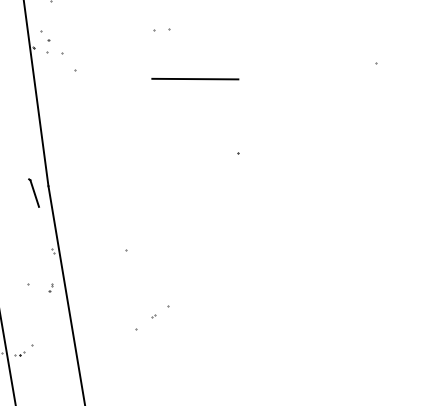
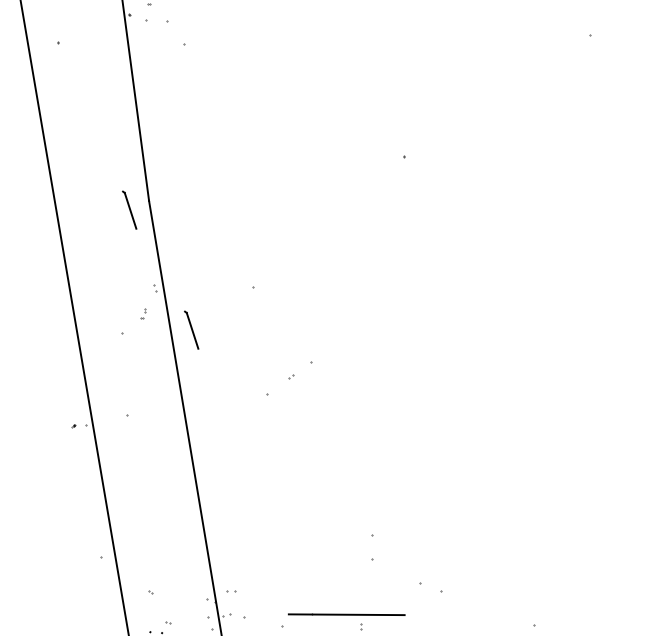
line: (195, 78) -> (346, 56), removed
line: (80, 281) -> (191, 329), added
part: (51, 286) -> (143, 313), moved
part: (19, 353) -> (110, 426), removed

